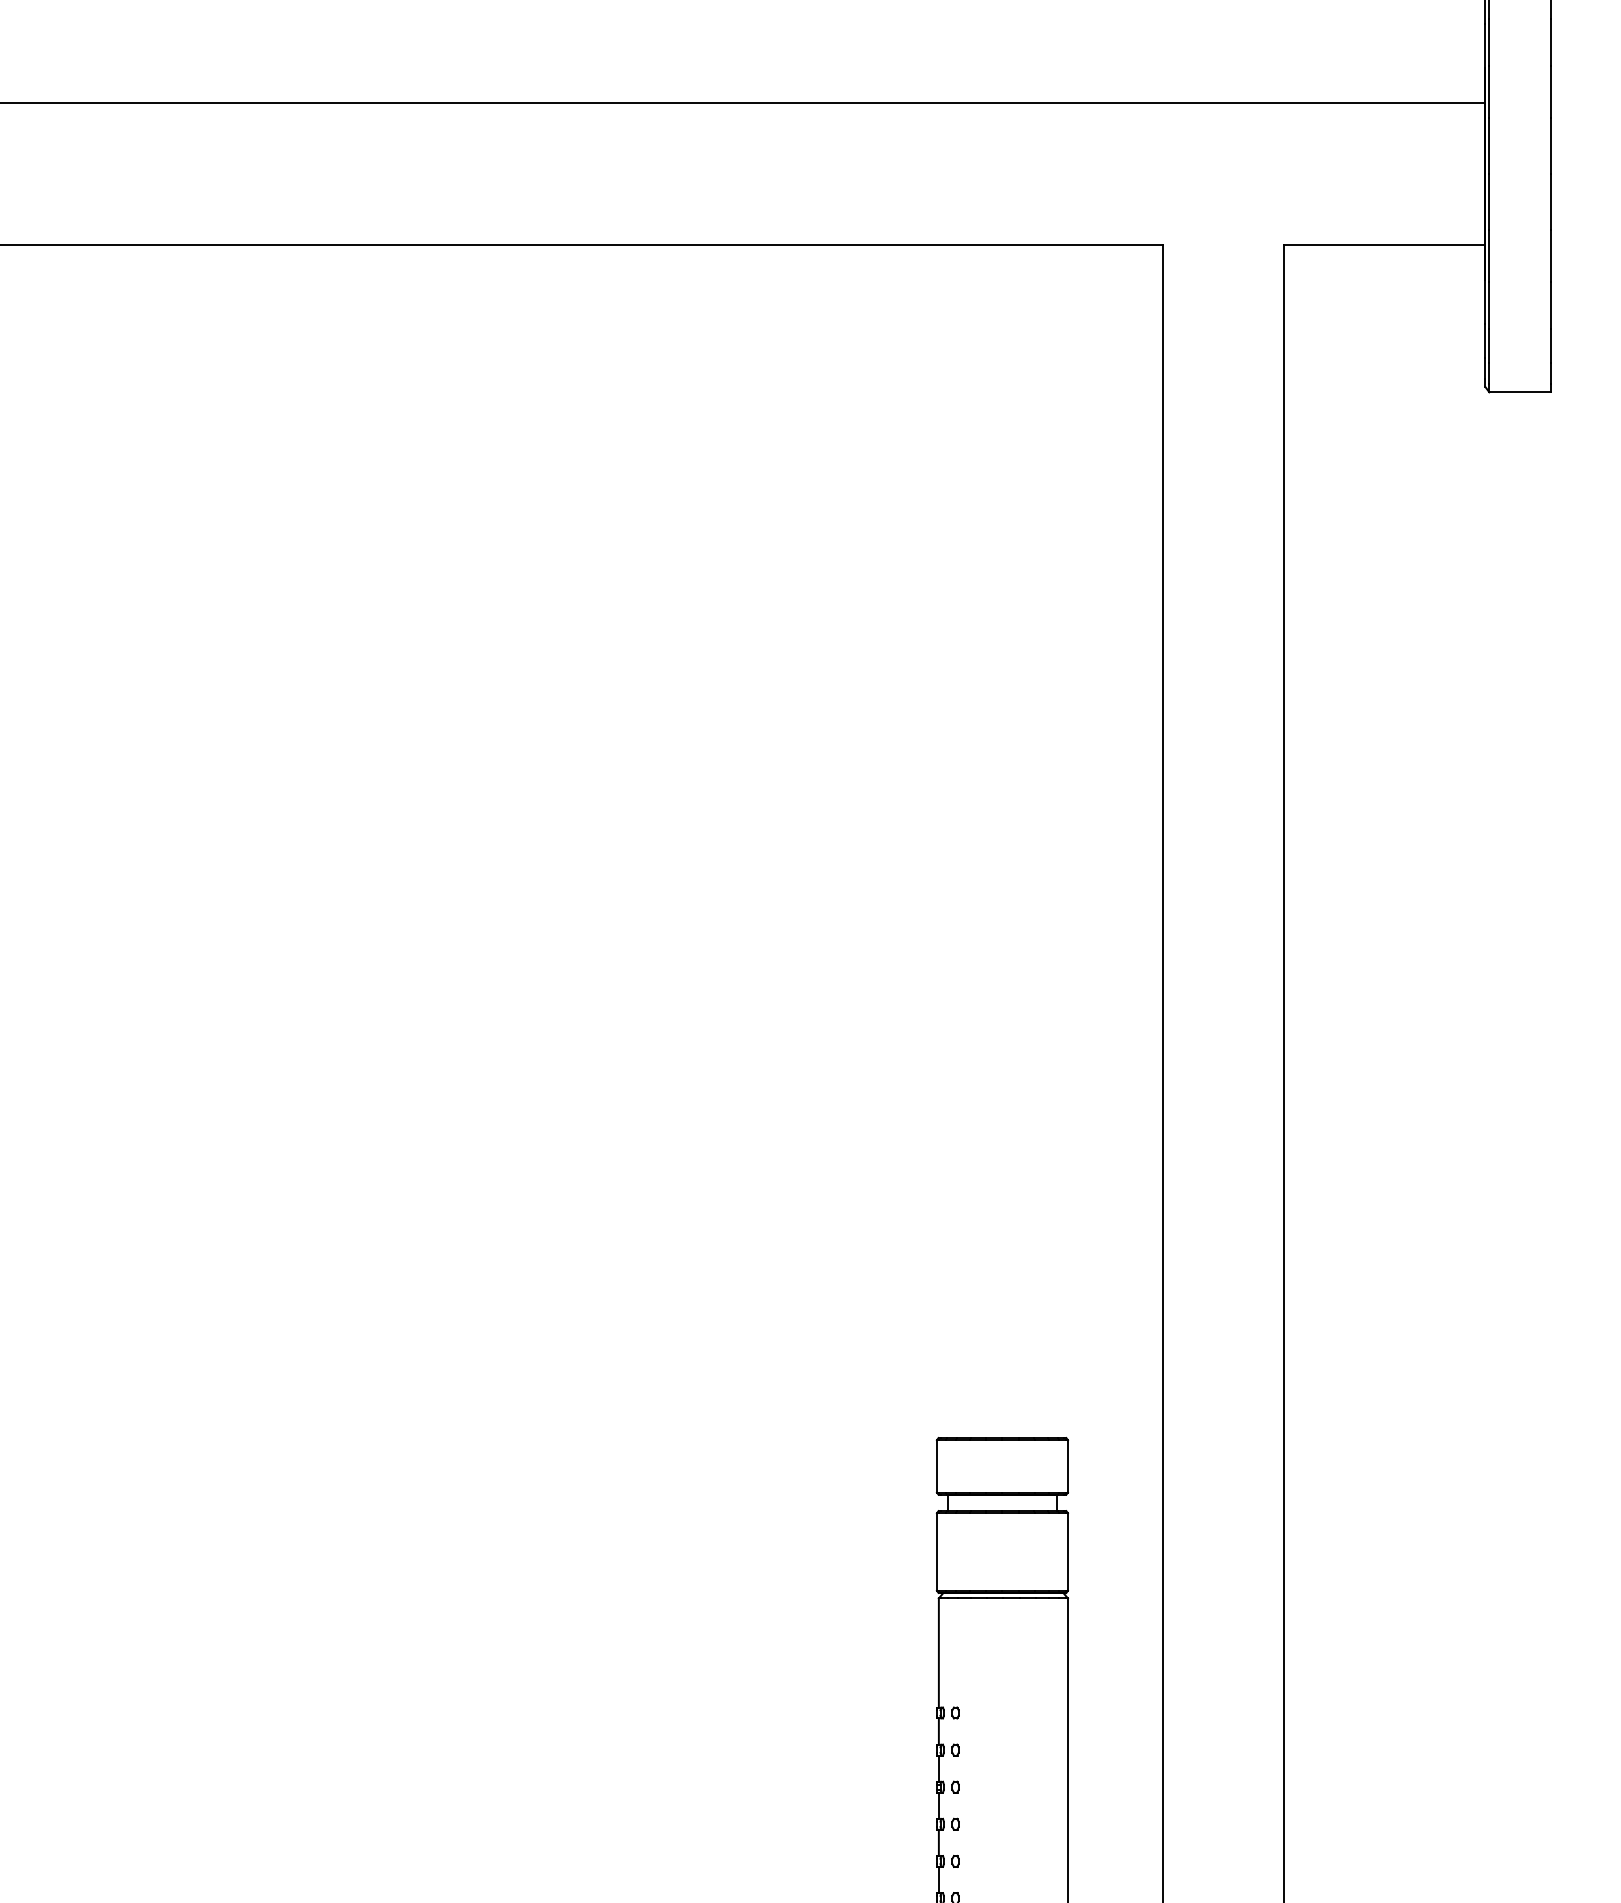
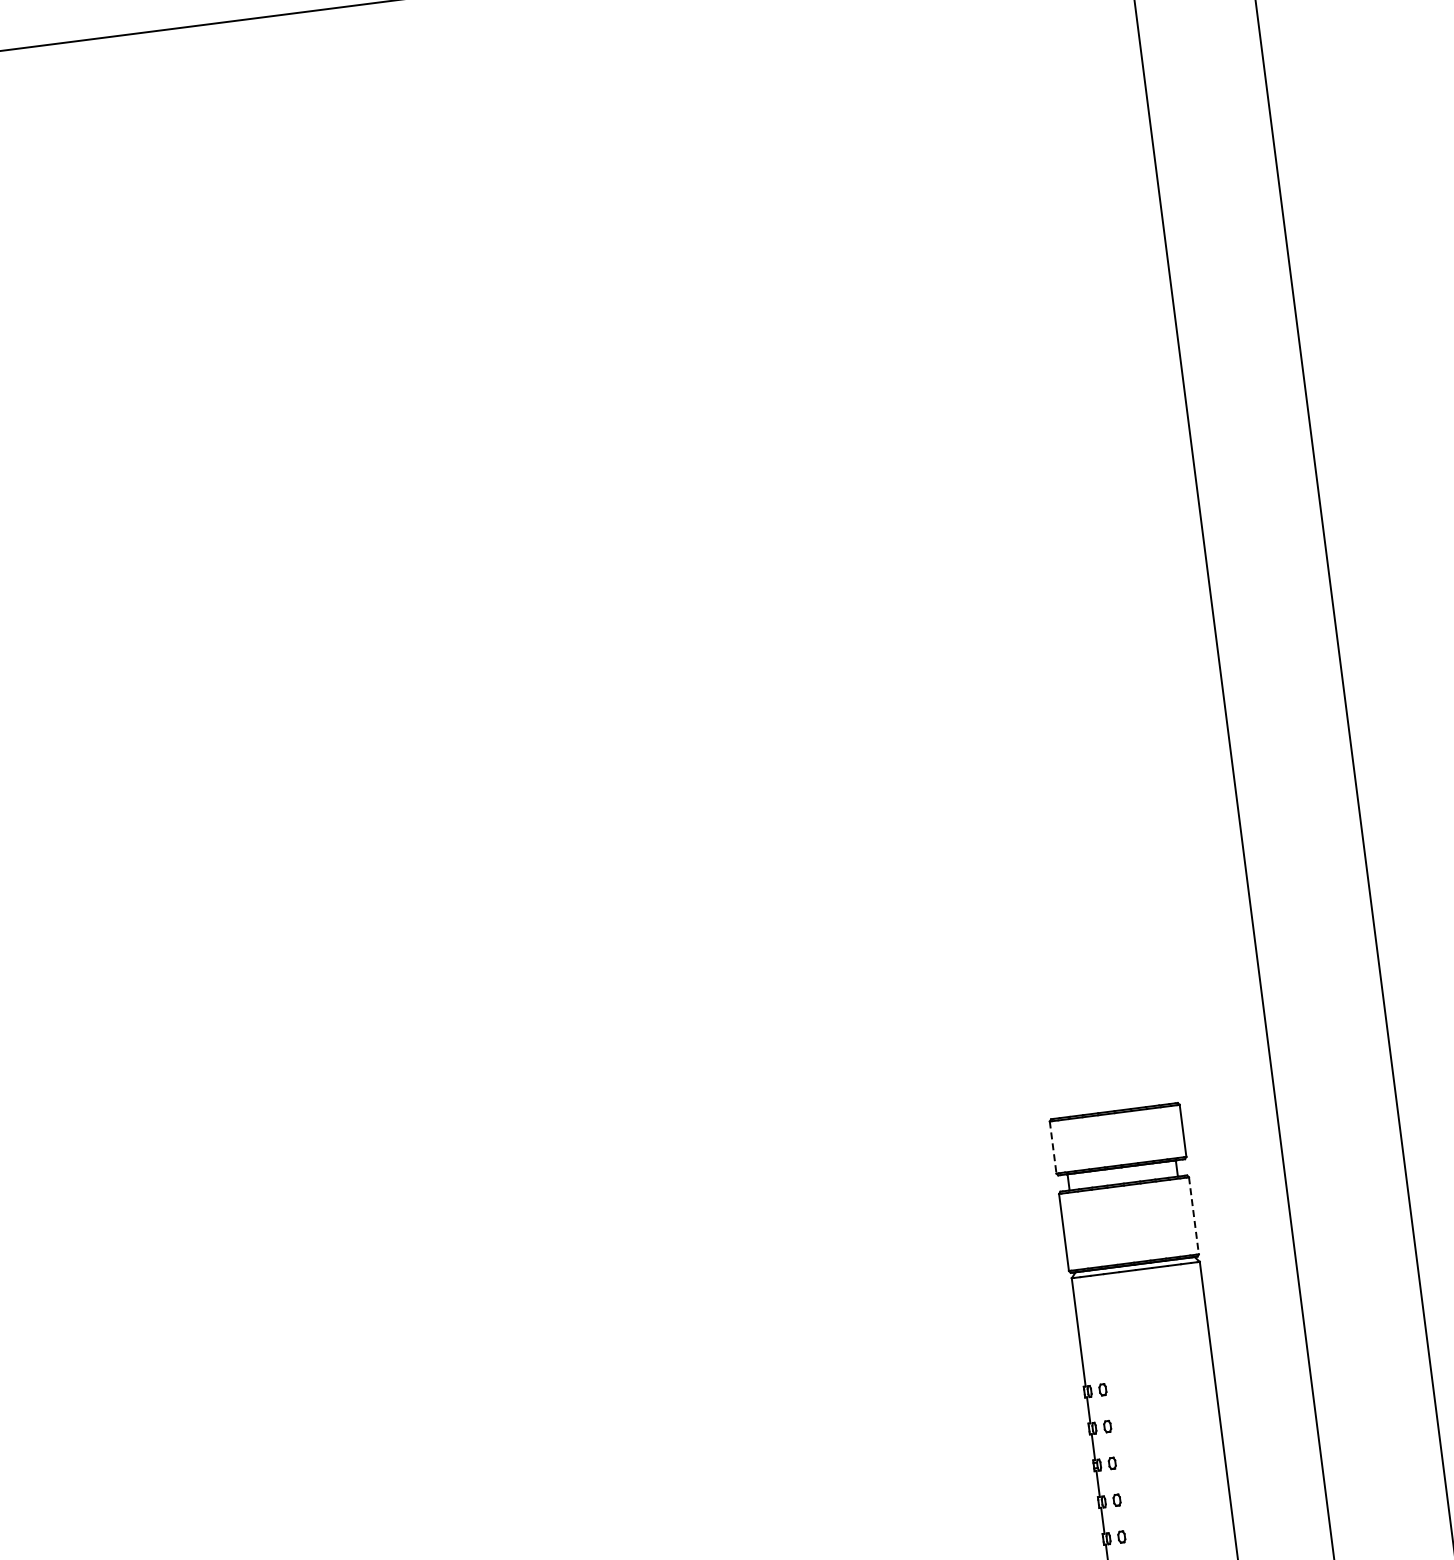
line: (936, 1466) -> (1052, 1147), solid -> dashed
line: (1067, 1552) -> (1193, 1216), solid -> dashed

